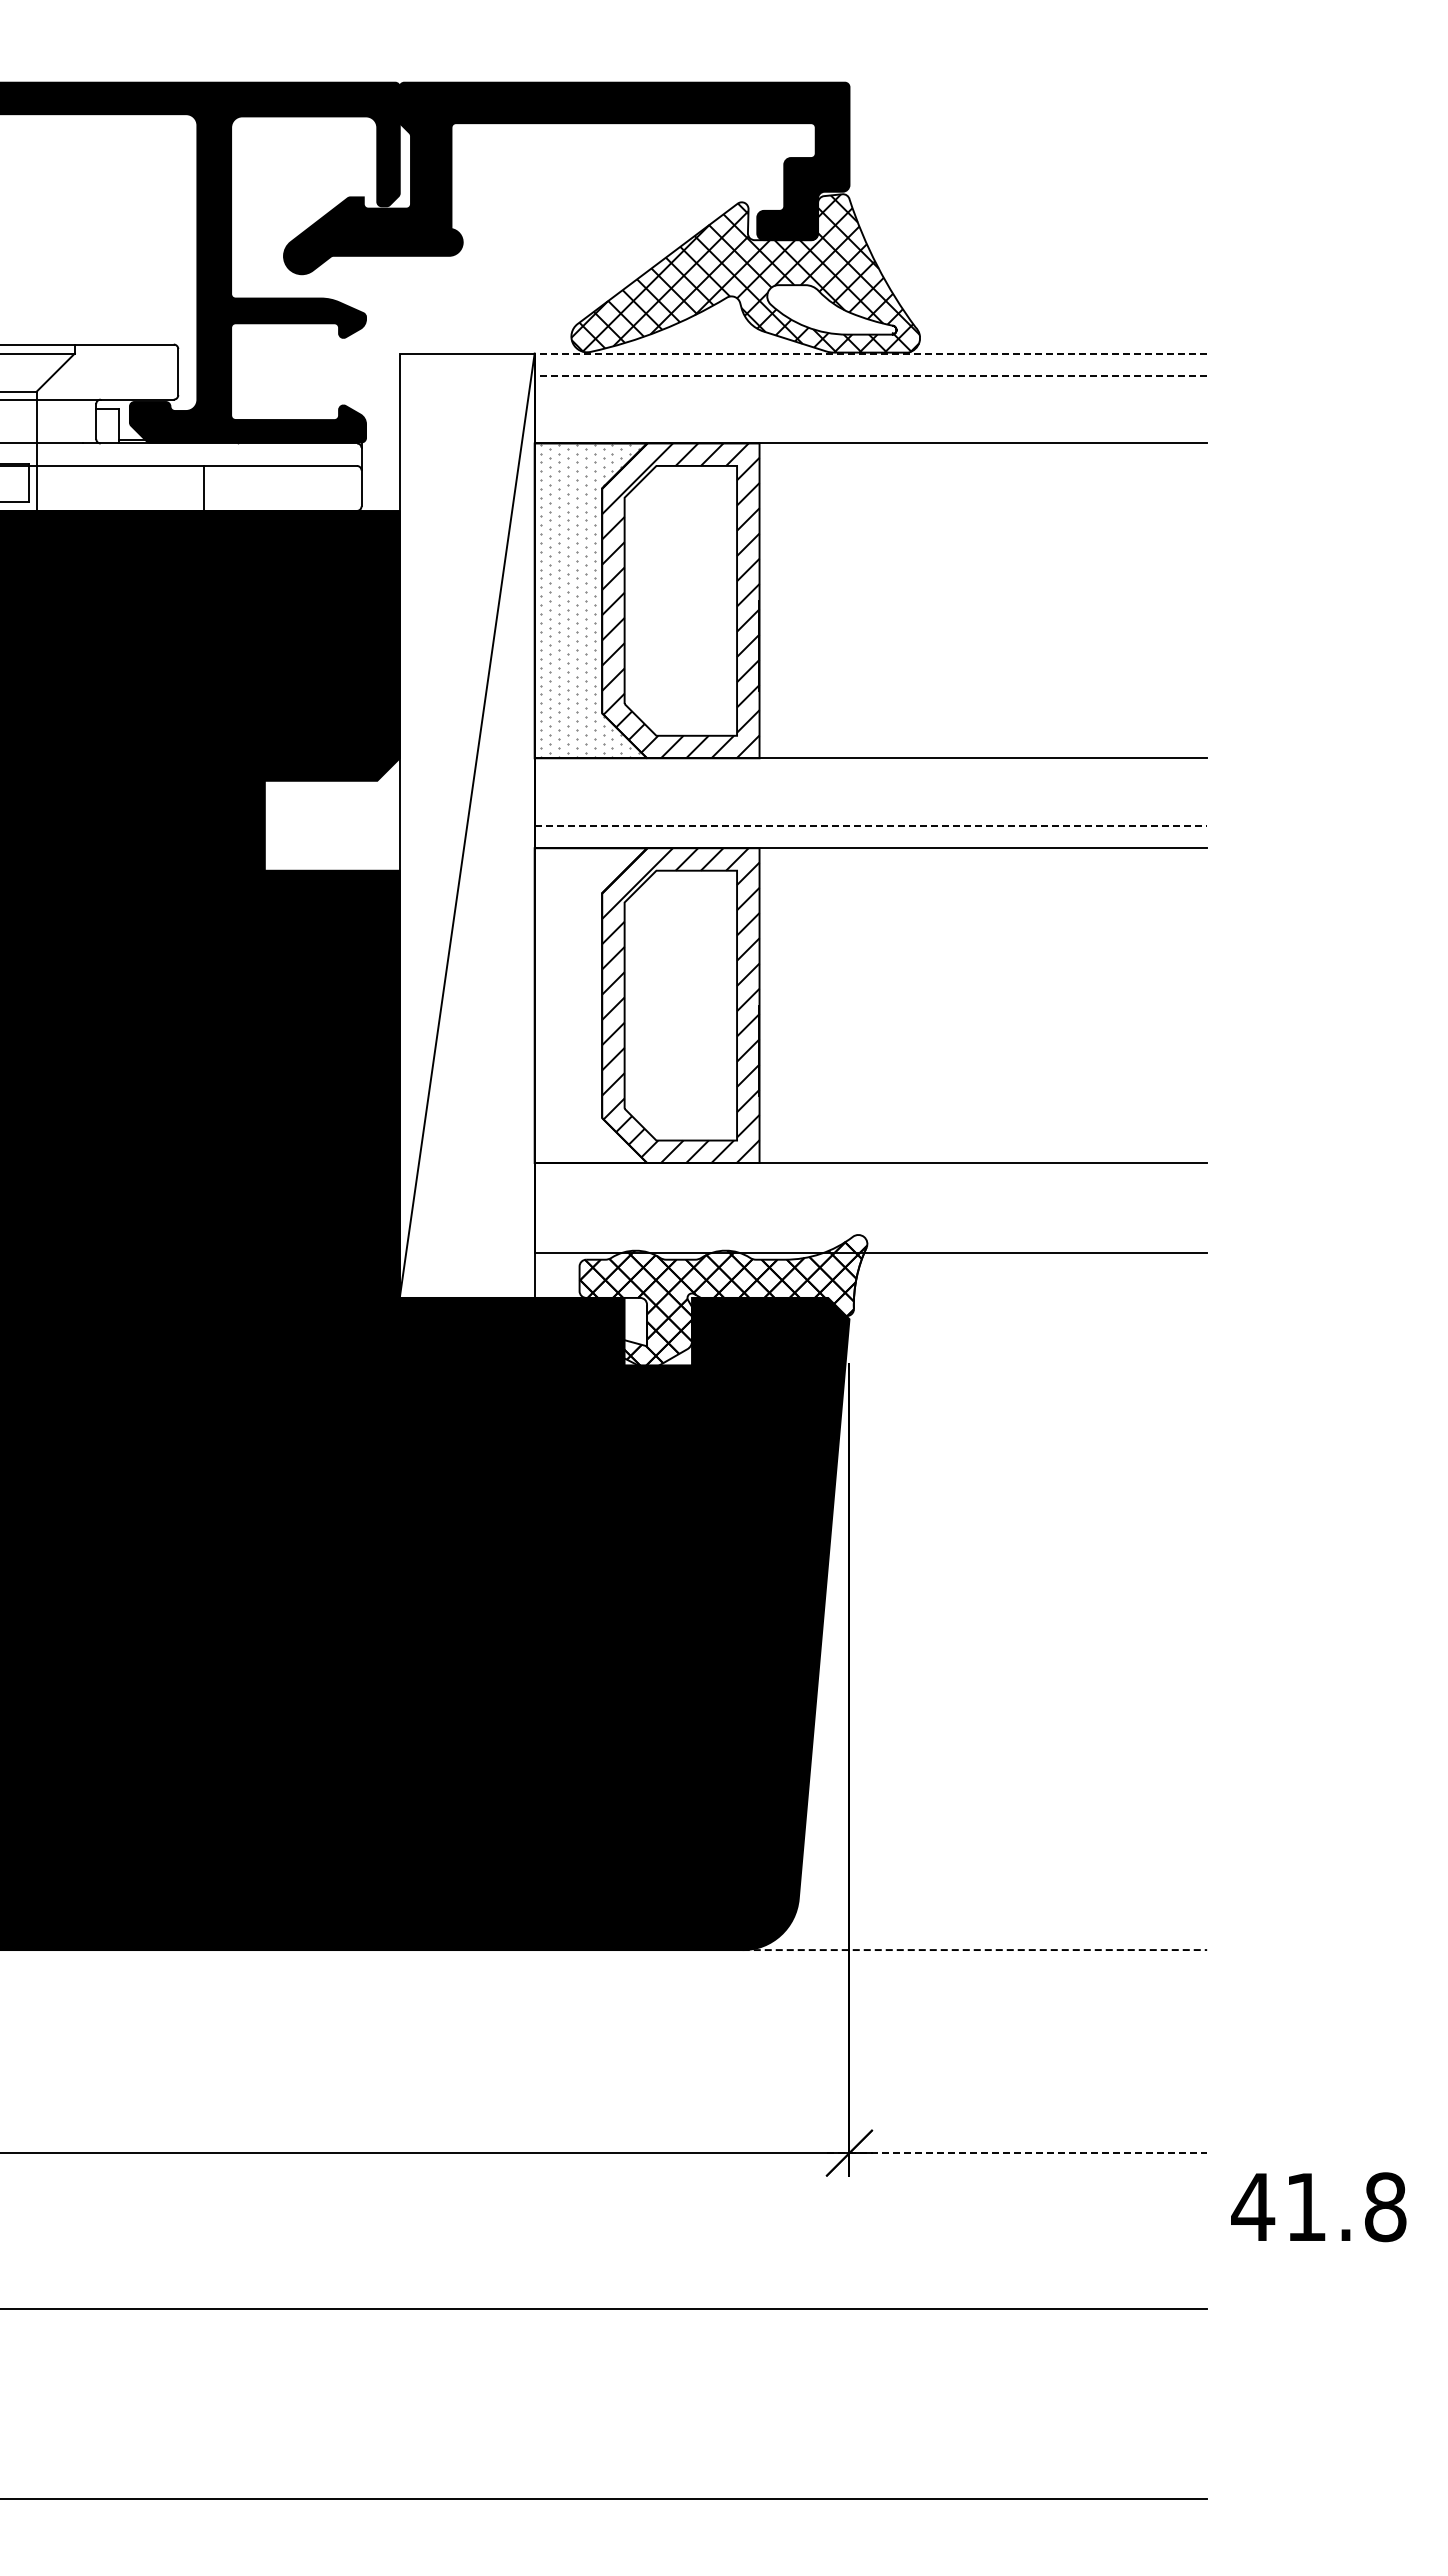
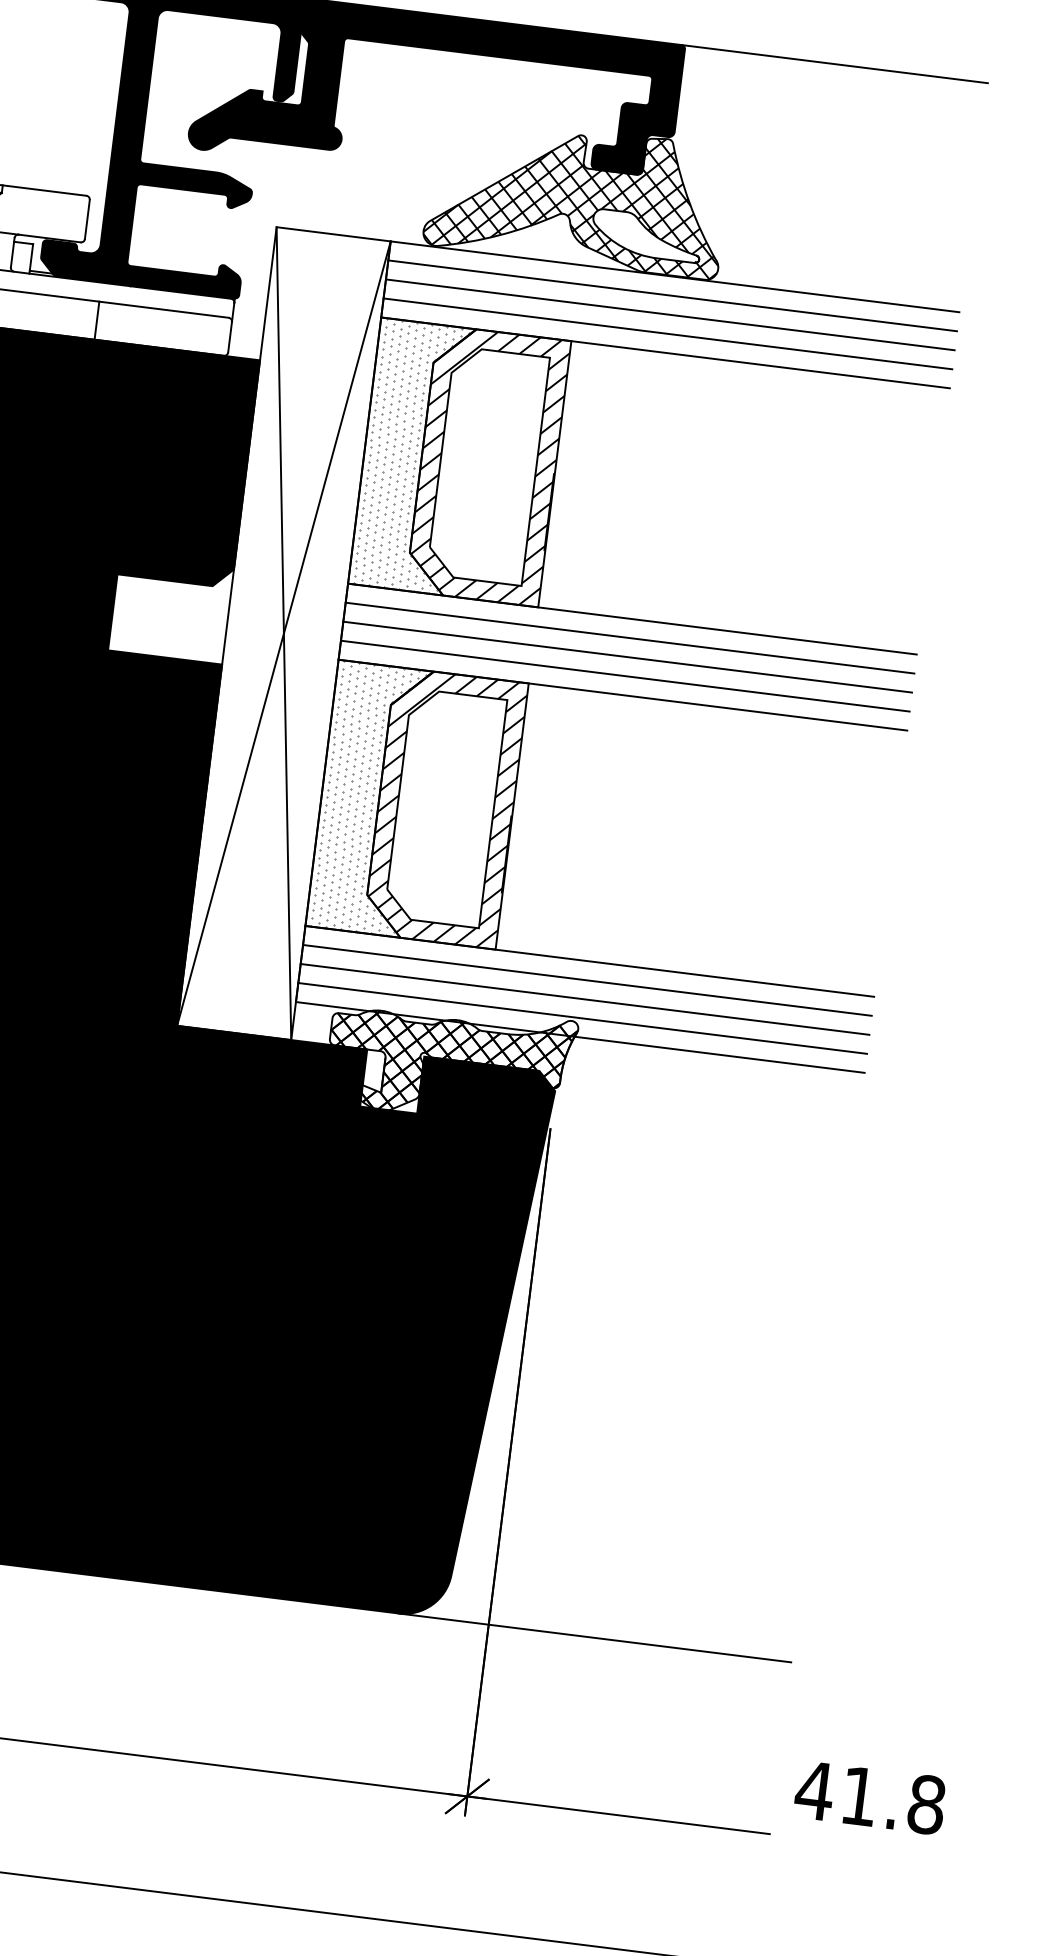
line: (1025, 82) -> (834, 63), added
line: (870, 353) -> (674, 276), dashed -> solid
line: (870, 376) -> (672, 296), dashed -> solid
line: (870, 398) -> (669, 314), added
line: (870, 421) -> (667, 334), added
line: (870, 780) -> (629, 637), added
line: (870, 803) -> (627, 657), added
line: (466, 825) -> (283, 633), added
line: (871, 825) -> (625, 676), dashed -> solid
hatch: (590, 1005) -> (369, 798), added
line: (870, 1185) -> (587, 980), added
line: (870, 1208) -> (584, 999), added
line: (870, 1230) -> (582, 1018), added
line: (975, 1950) -> (595, 1638), dashed -> solid
line: (1017, 2153) -> (609, 1814), dashed -> solid
text: (1318, 2207) -> (869, 1797), moved

